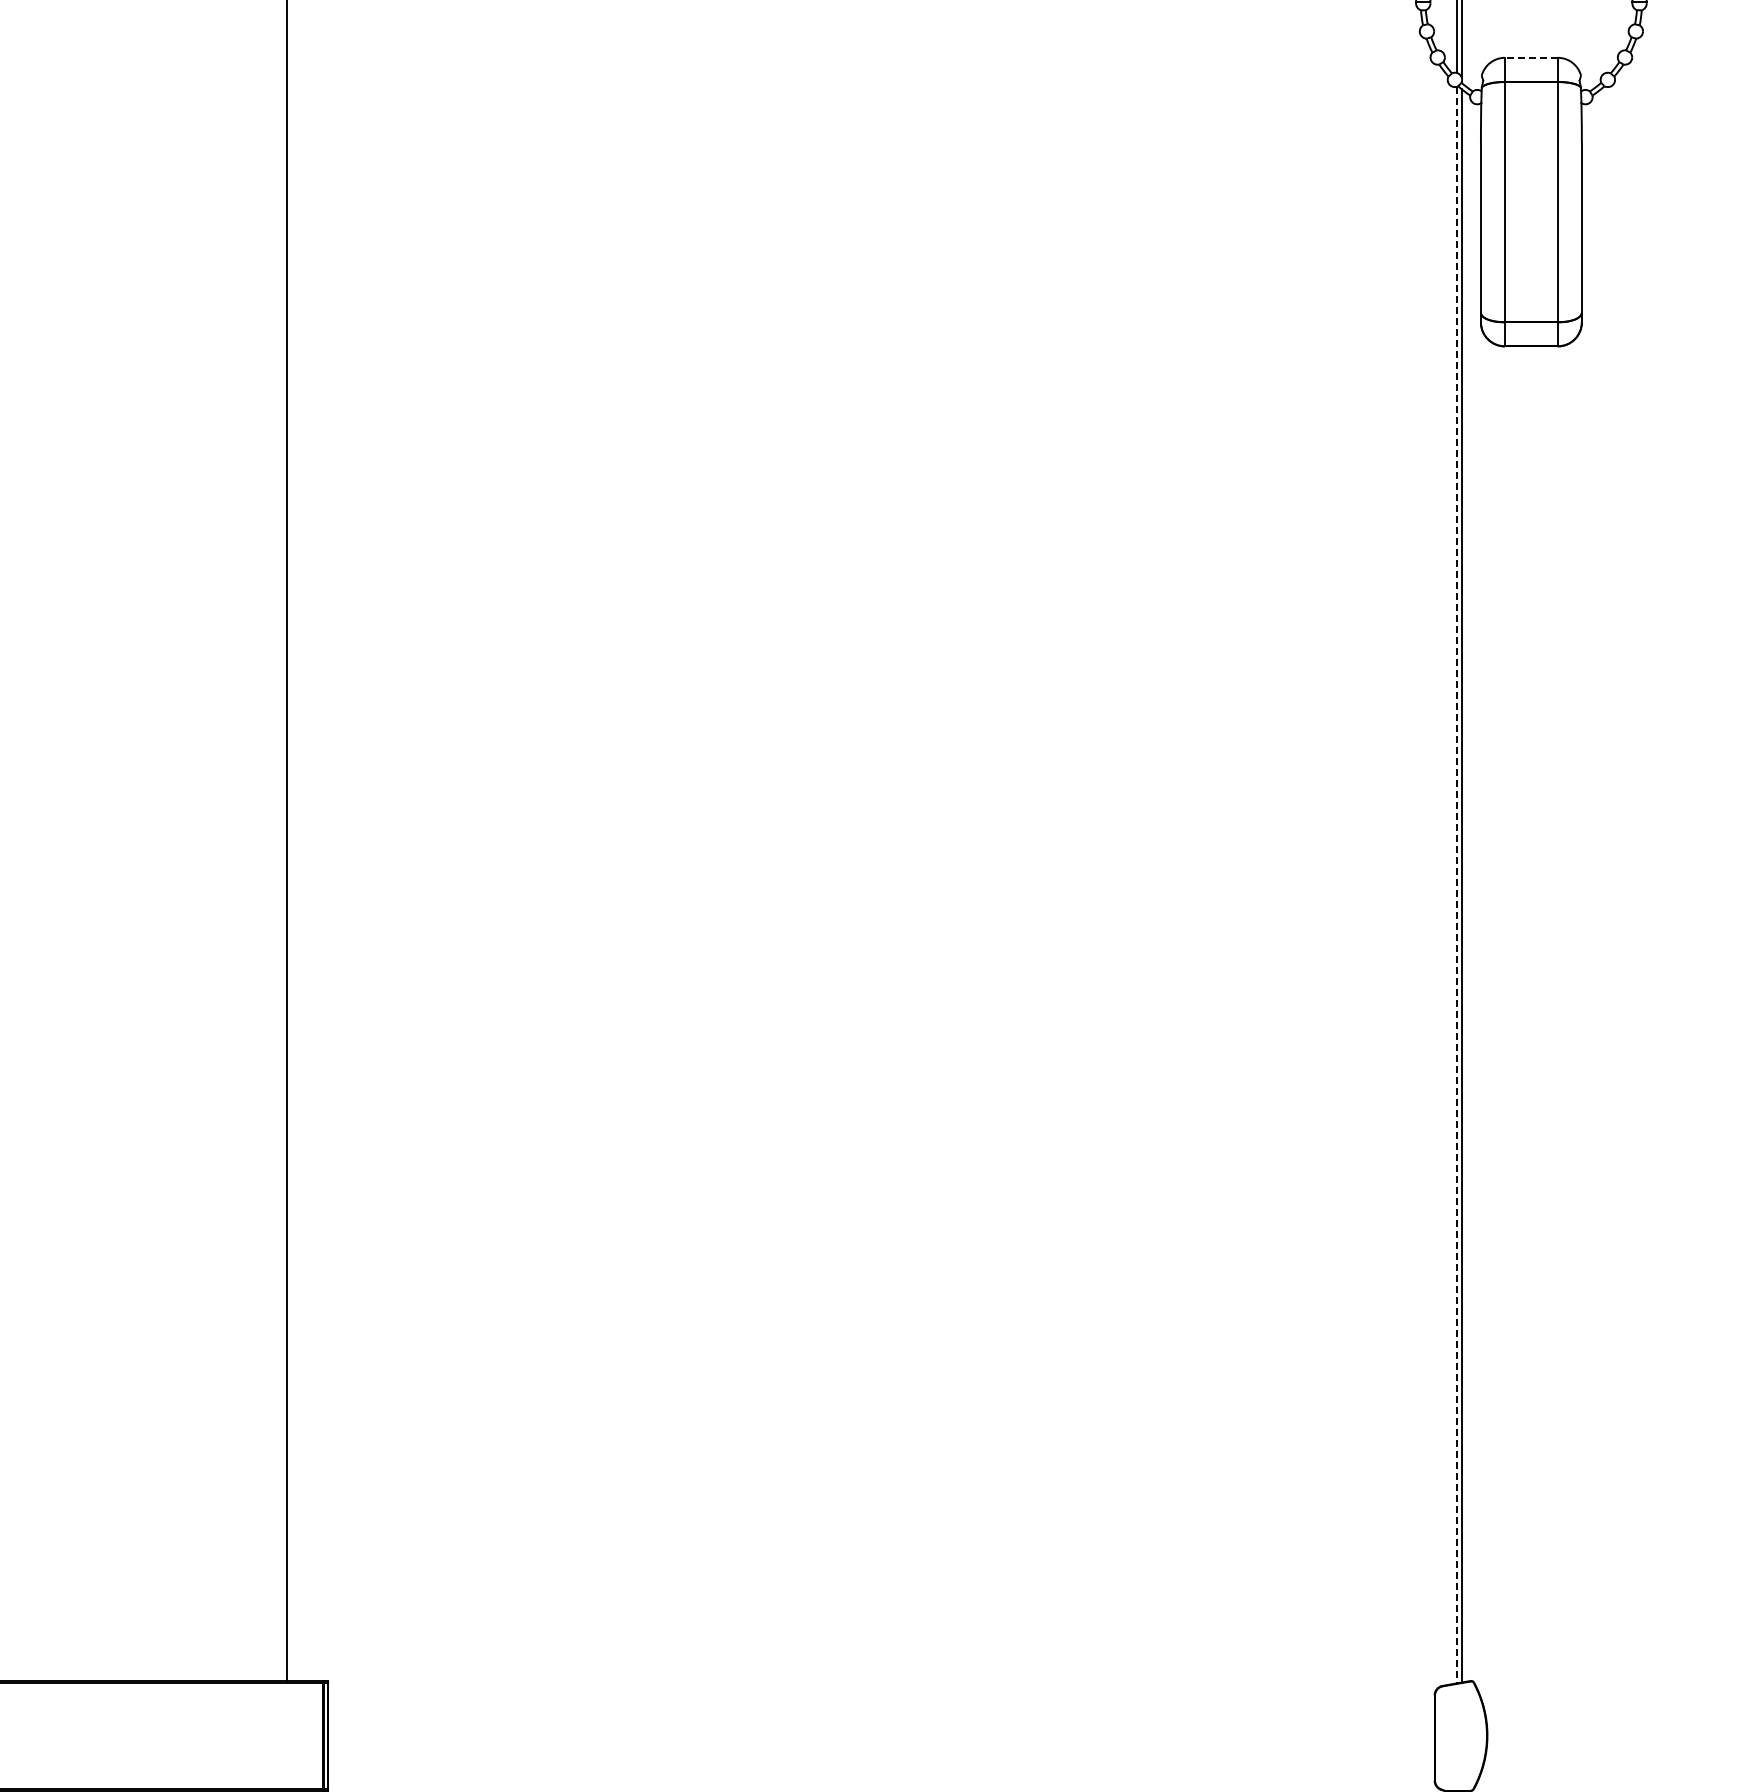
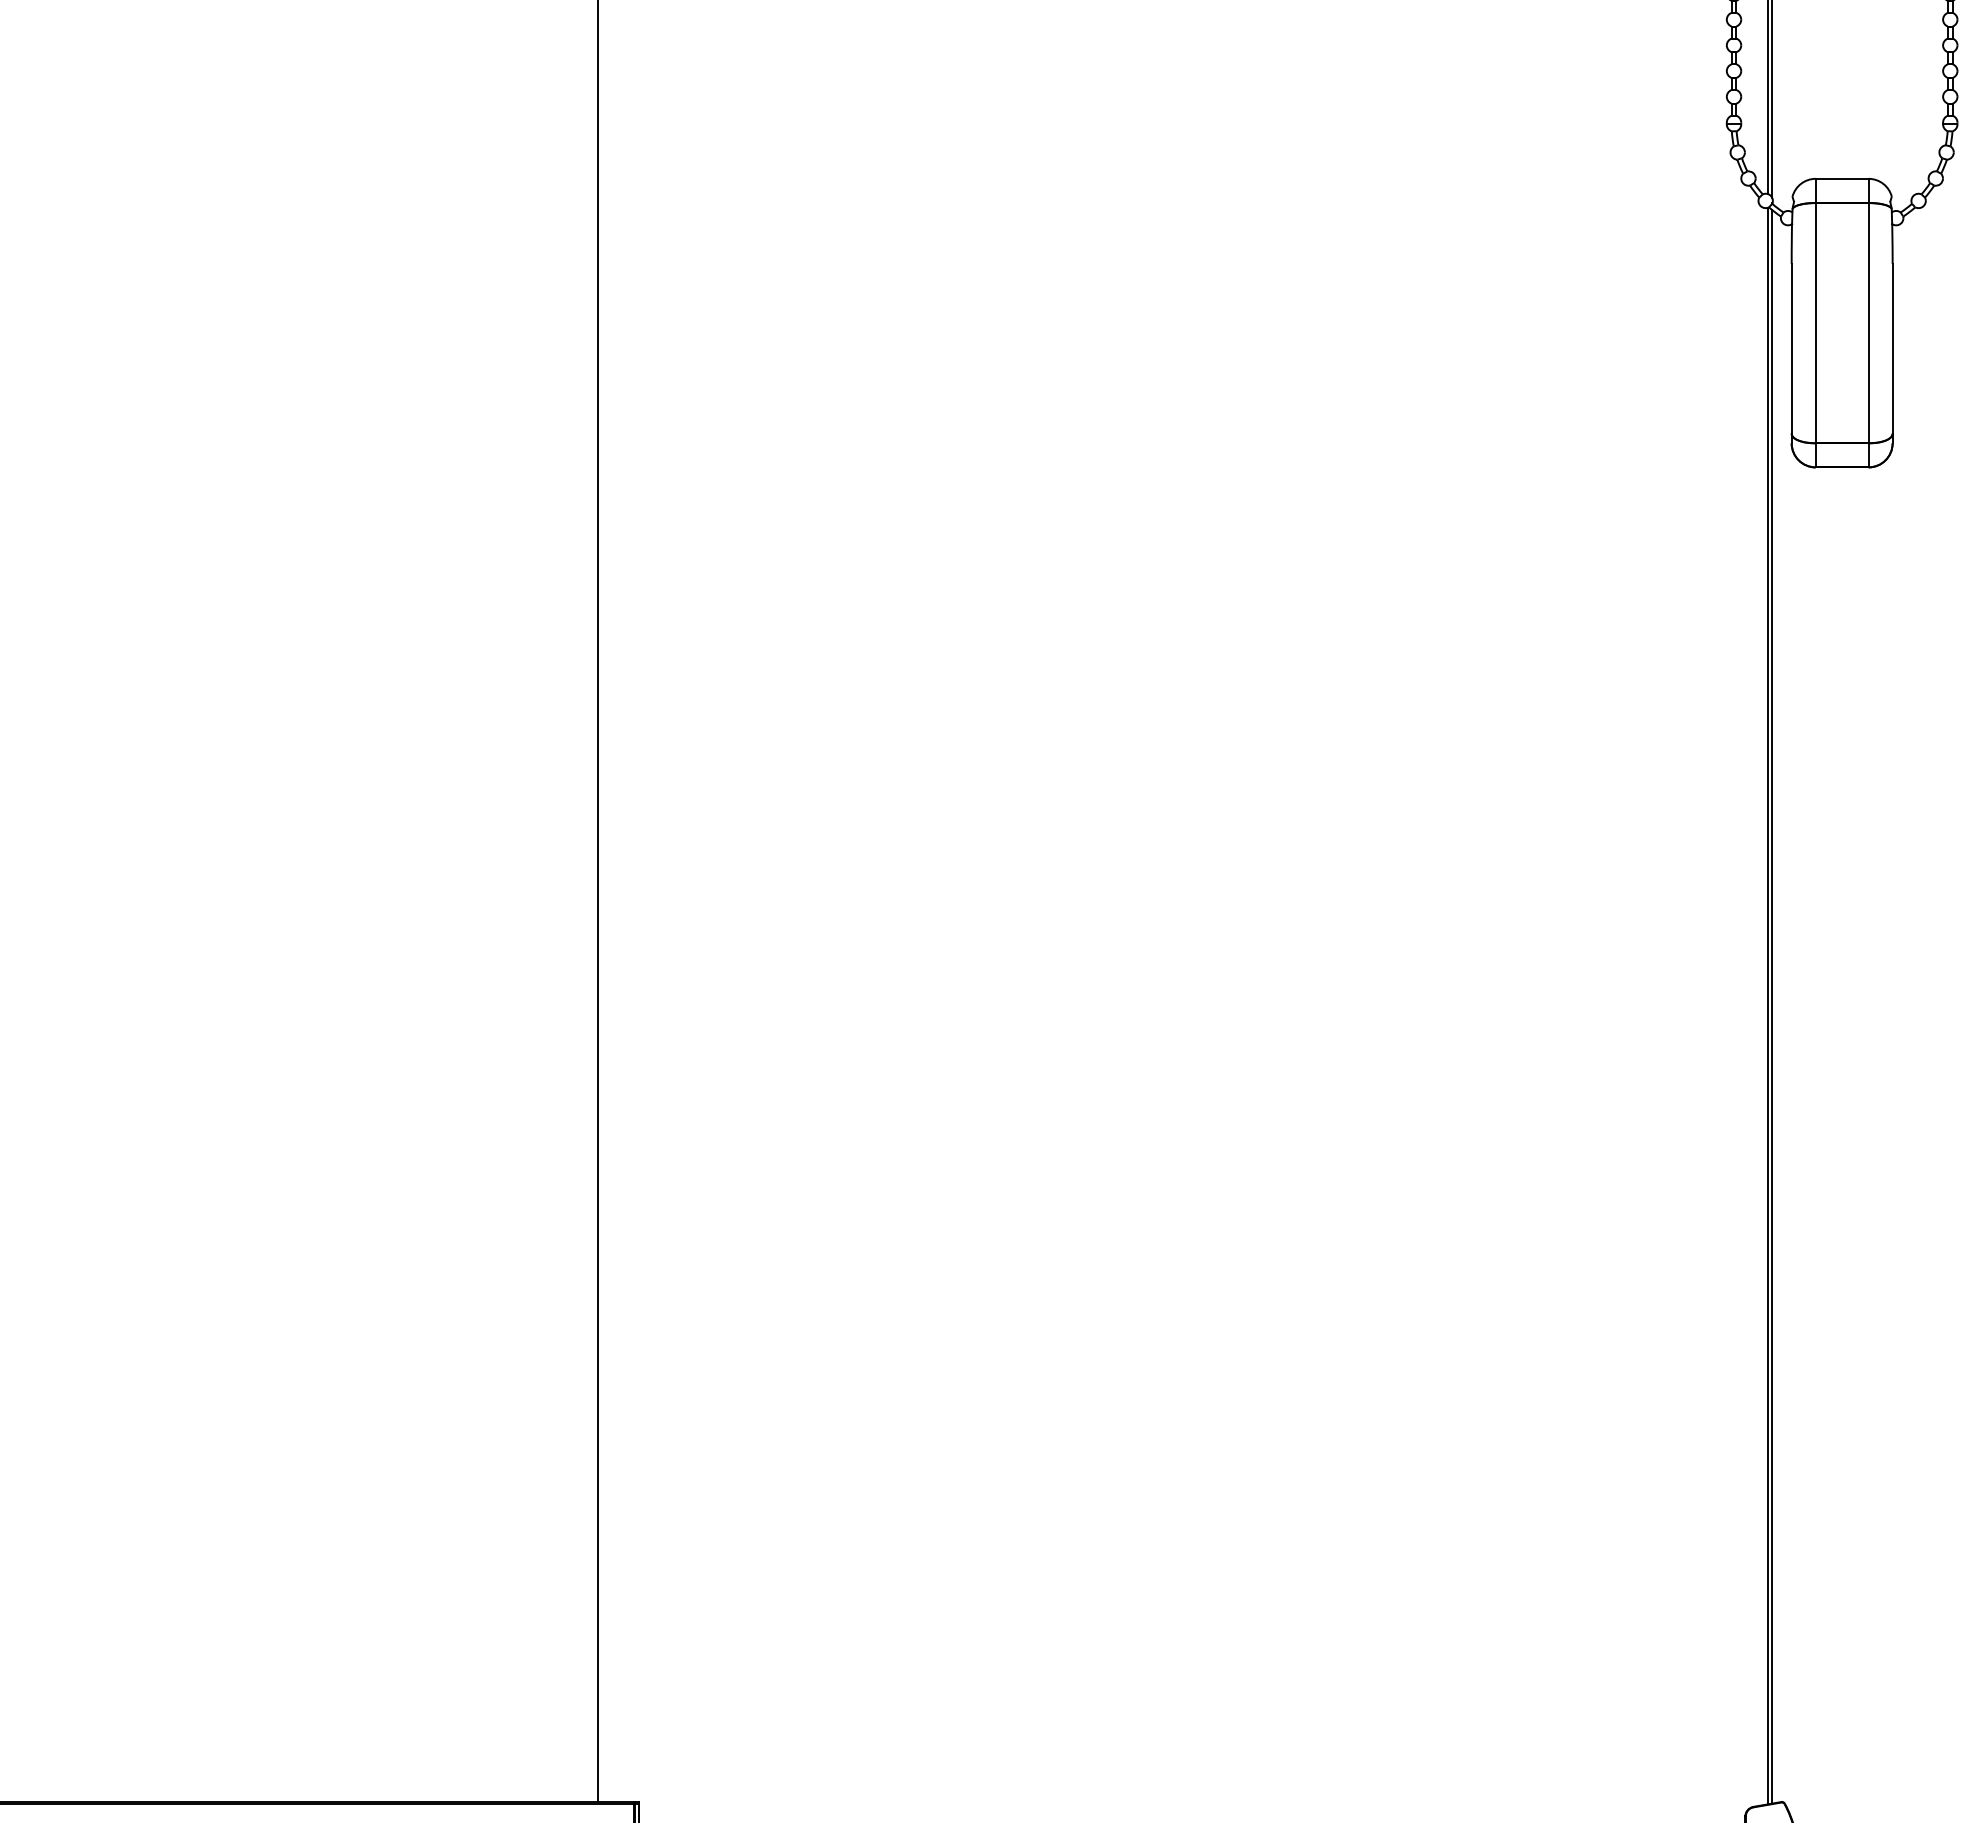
line: (1530, 57) -> (1841, 178), dashed -> solid
line: (1456, 885) -> (1767, 1006), dashed -> solid

